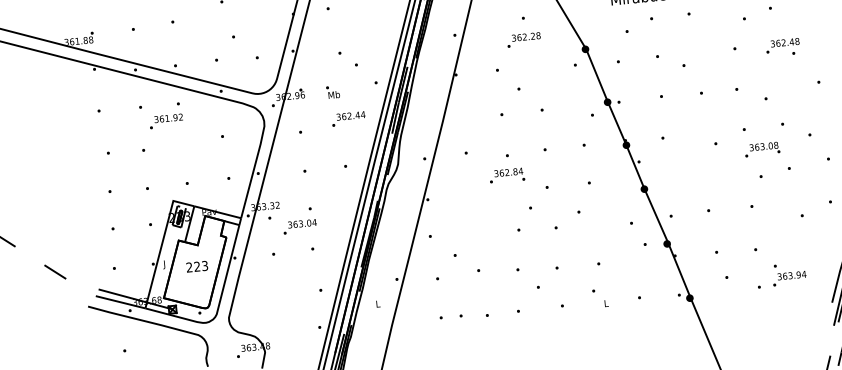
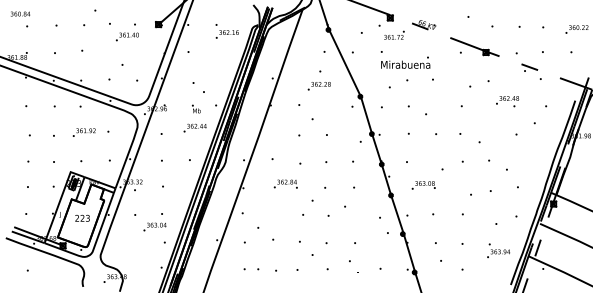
text: (782, 47) -> (507, 101), moved
text: (333, 91) -> (196, 108), moved
text: (165, 121) -> (83, 132), moved
text: (762, 149) -> (423, 185), moved
text: (506, 174) -> (285, 183), moved
text: (299, 226) -> (154, 226), moved
text: (788, 273) -> (498, 250), moved

